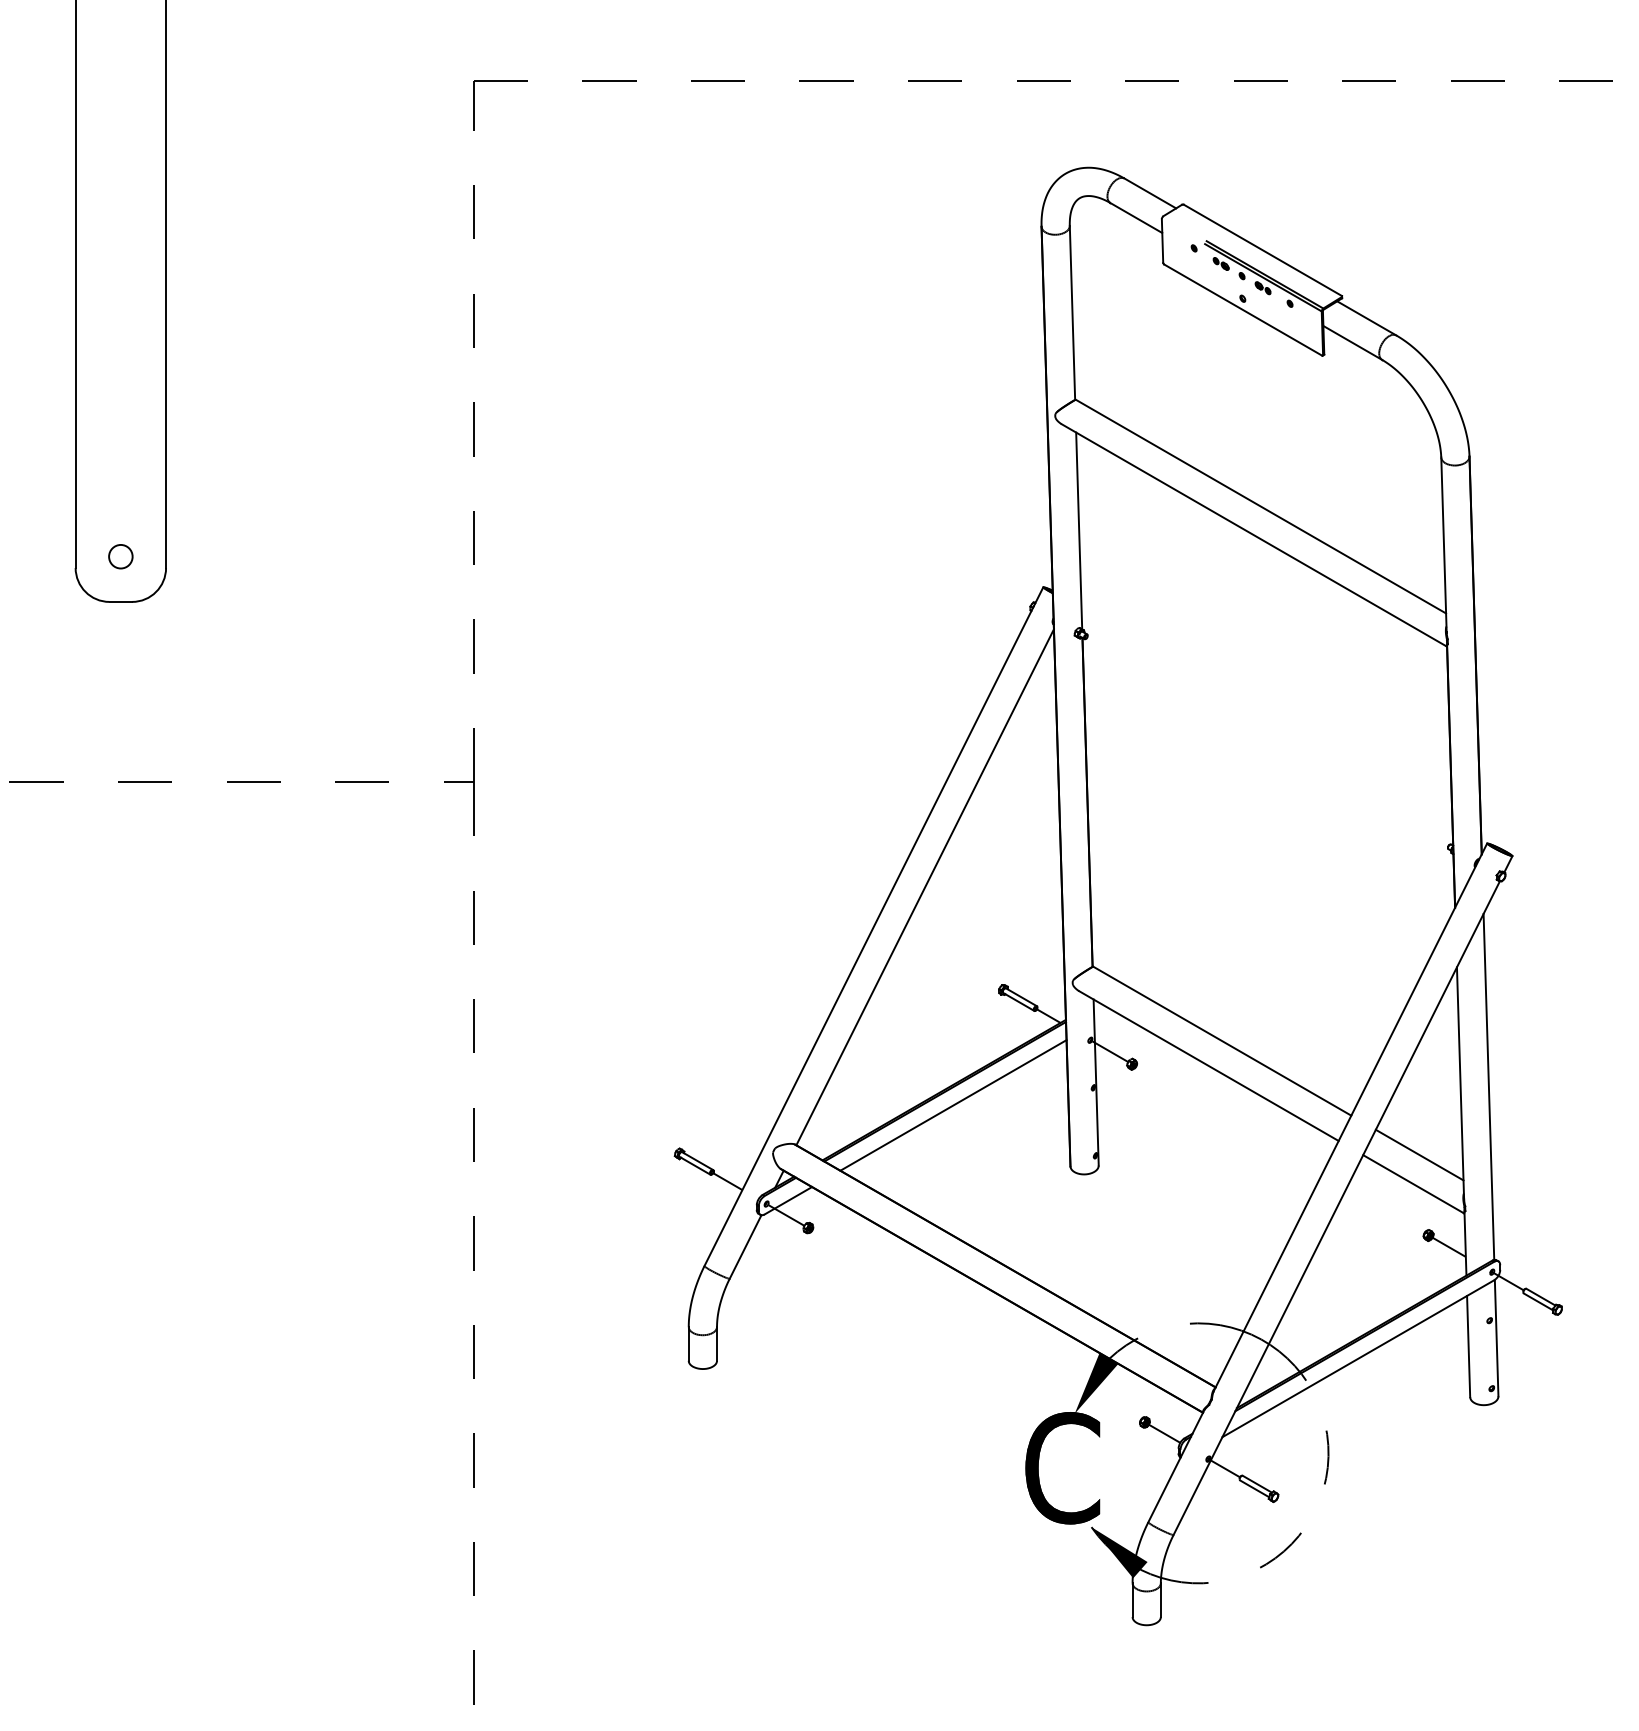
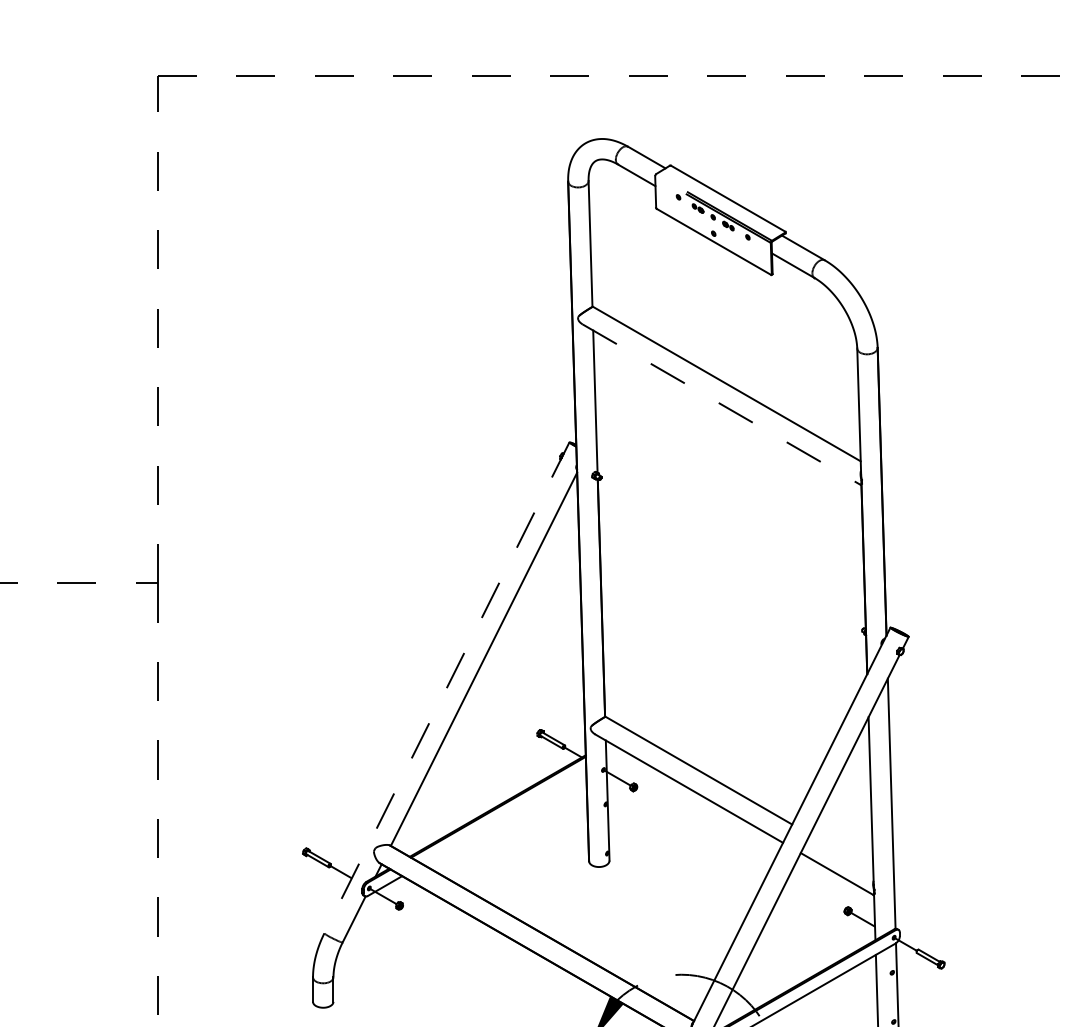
line: (1254, 535) -> (722, 404), solid -> dashed
line: (873, 927) -> (446, 688), solid -> dashed
line: (953, 1105) -> (504, 817), removed
line: (1419, 1154) -> (841, 852), removed

